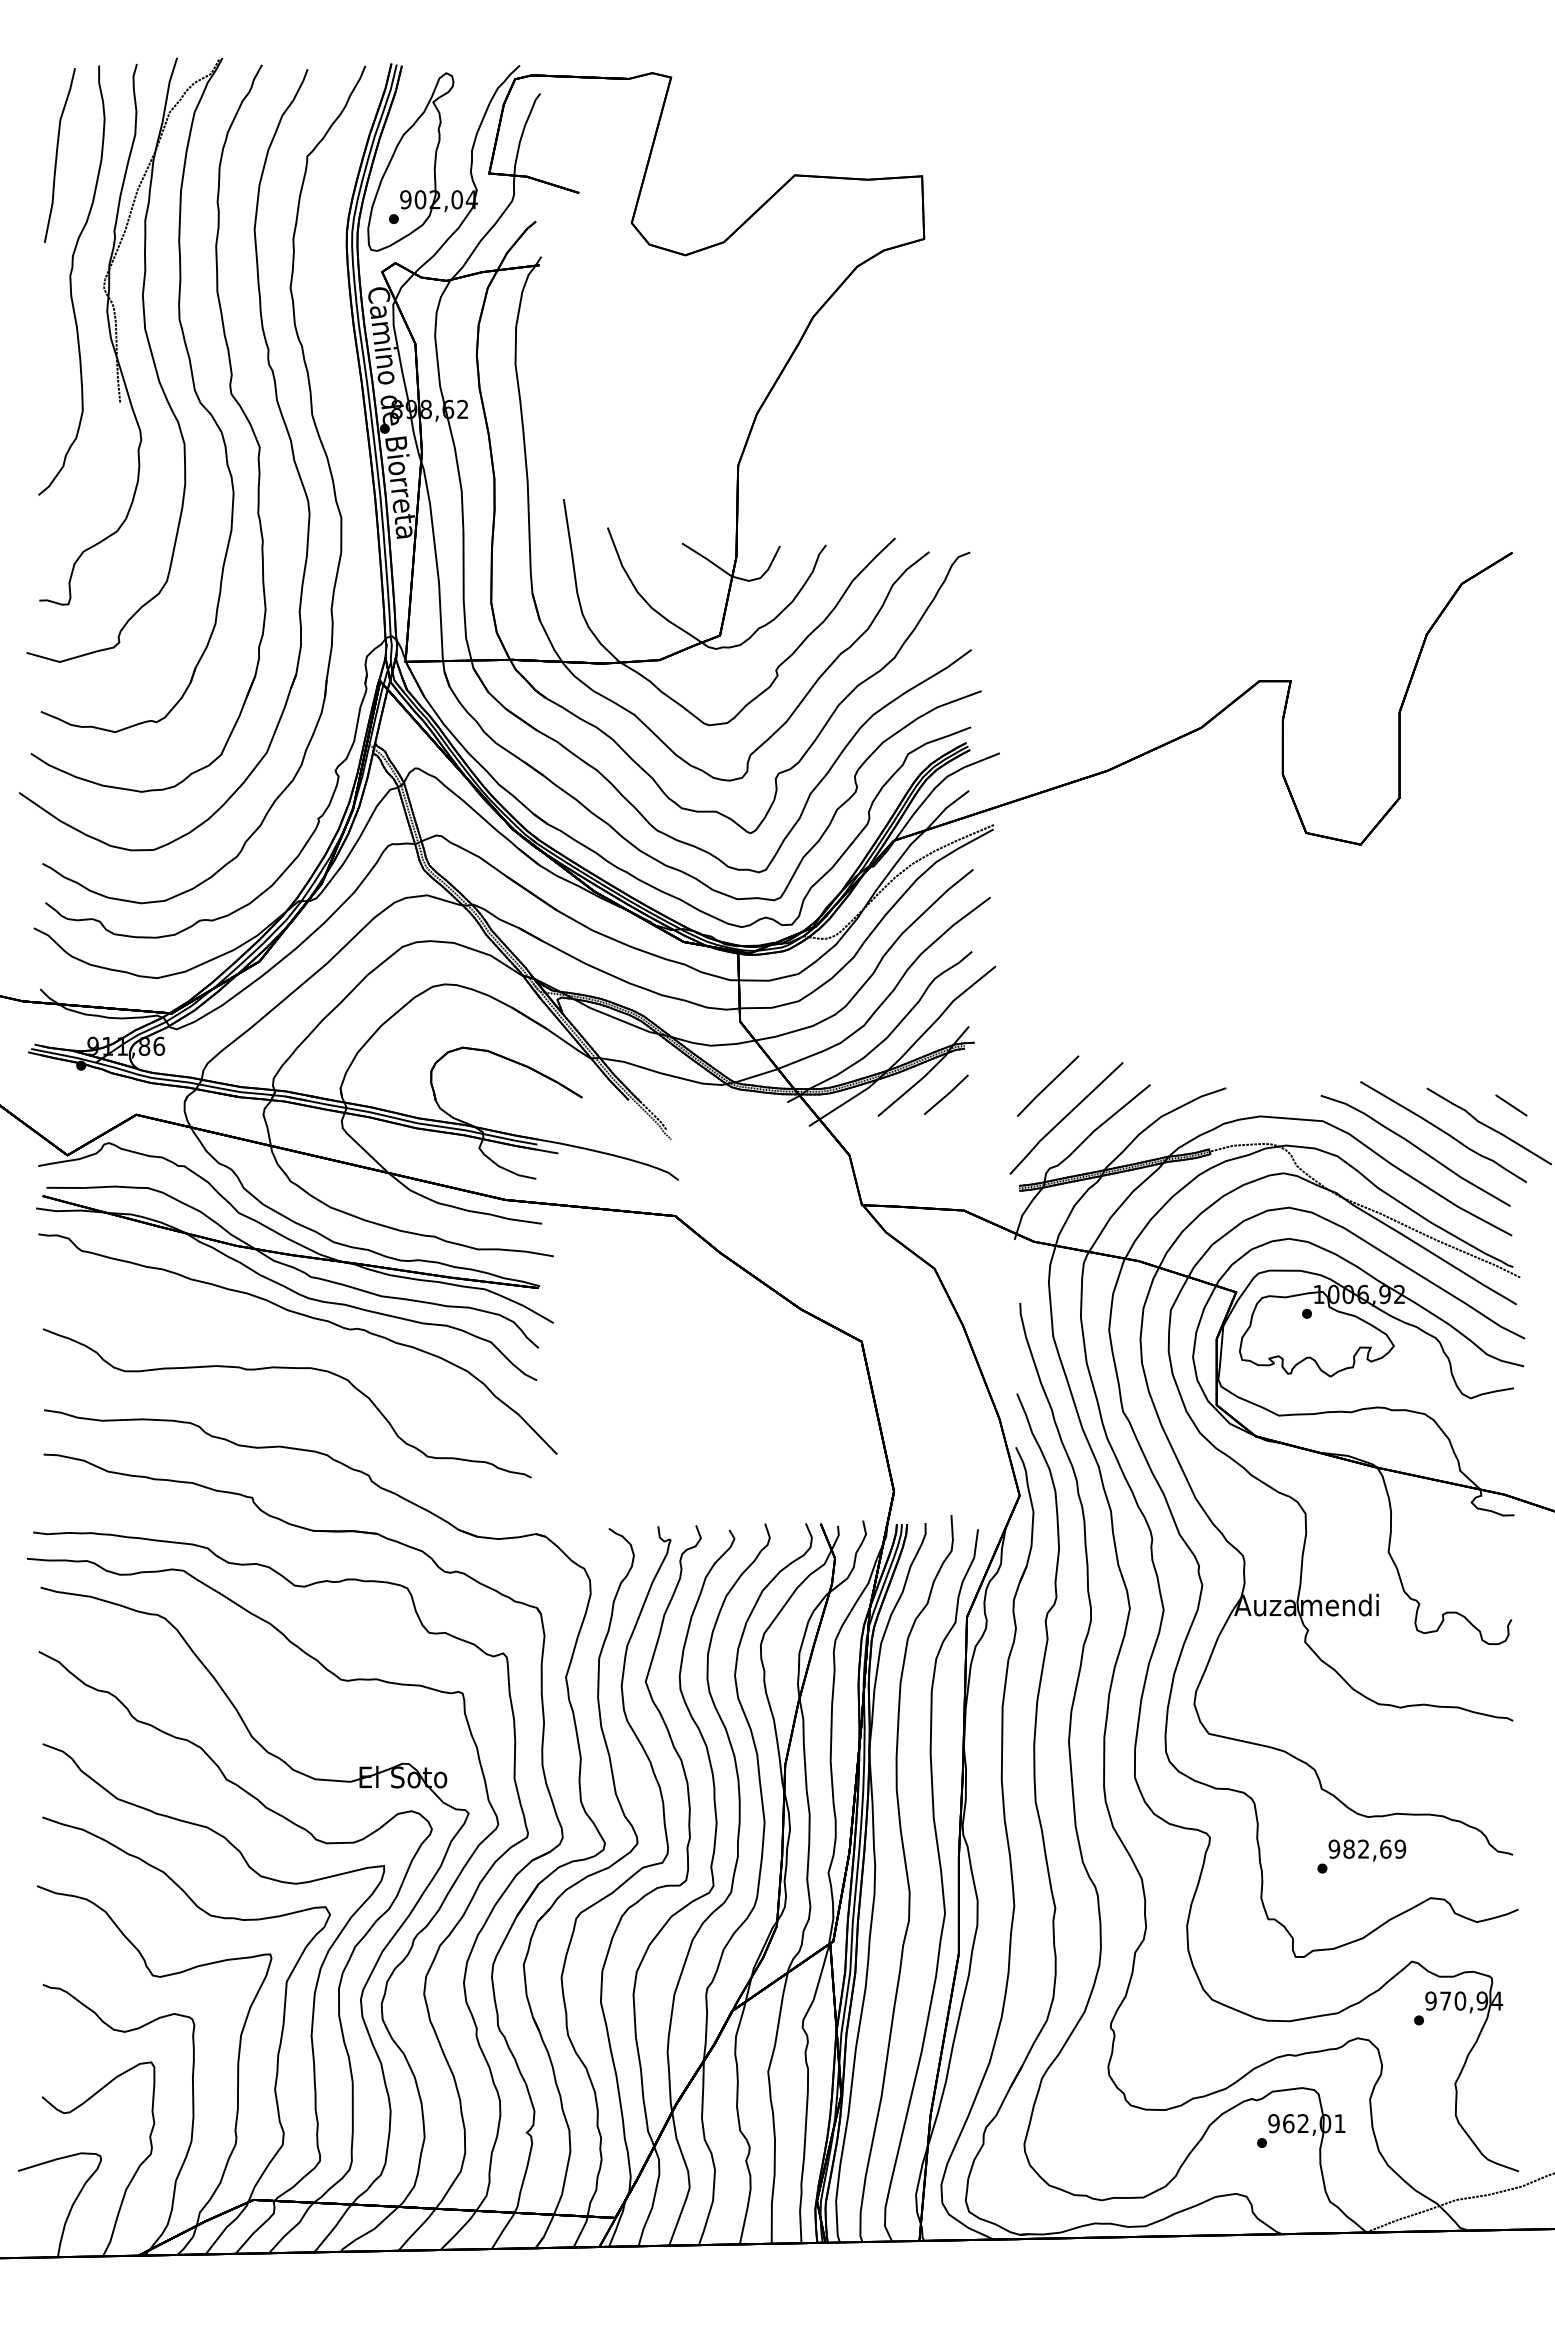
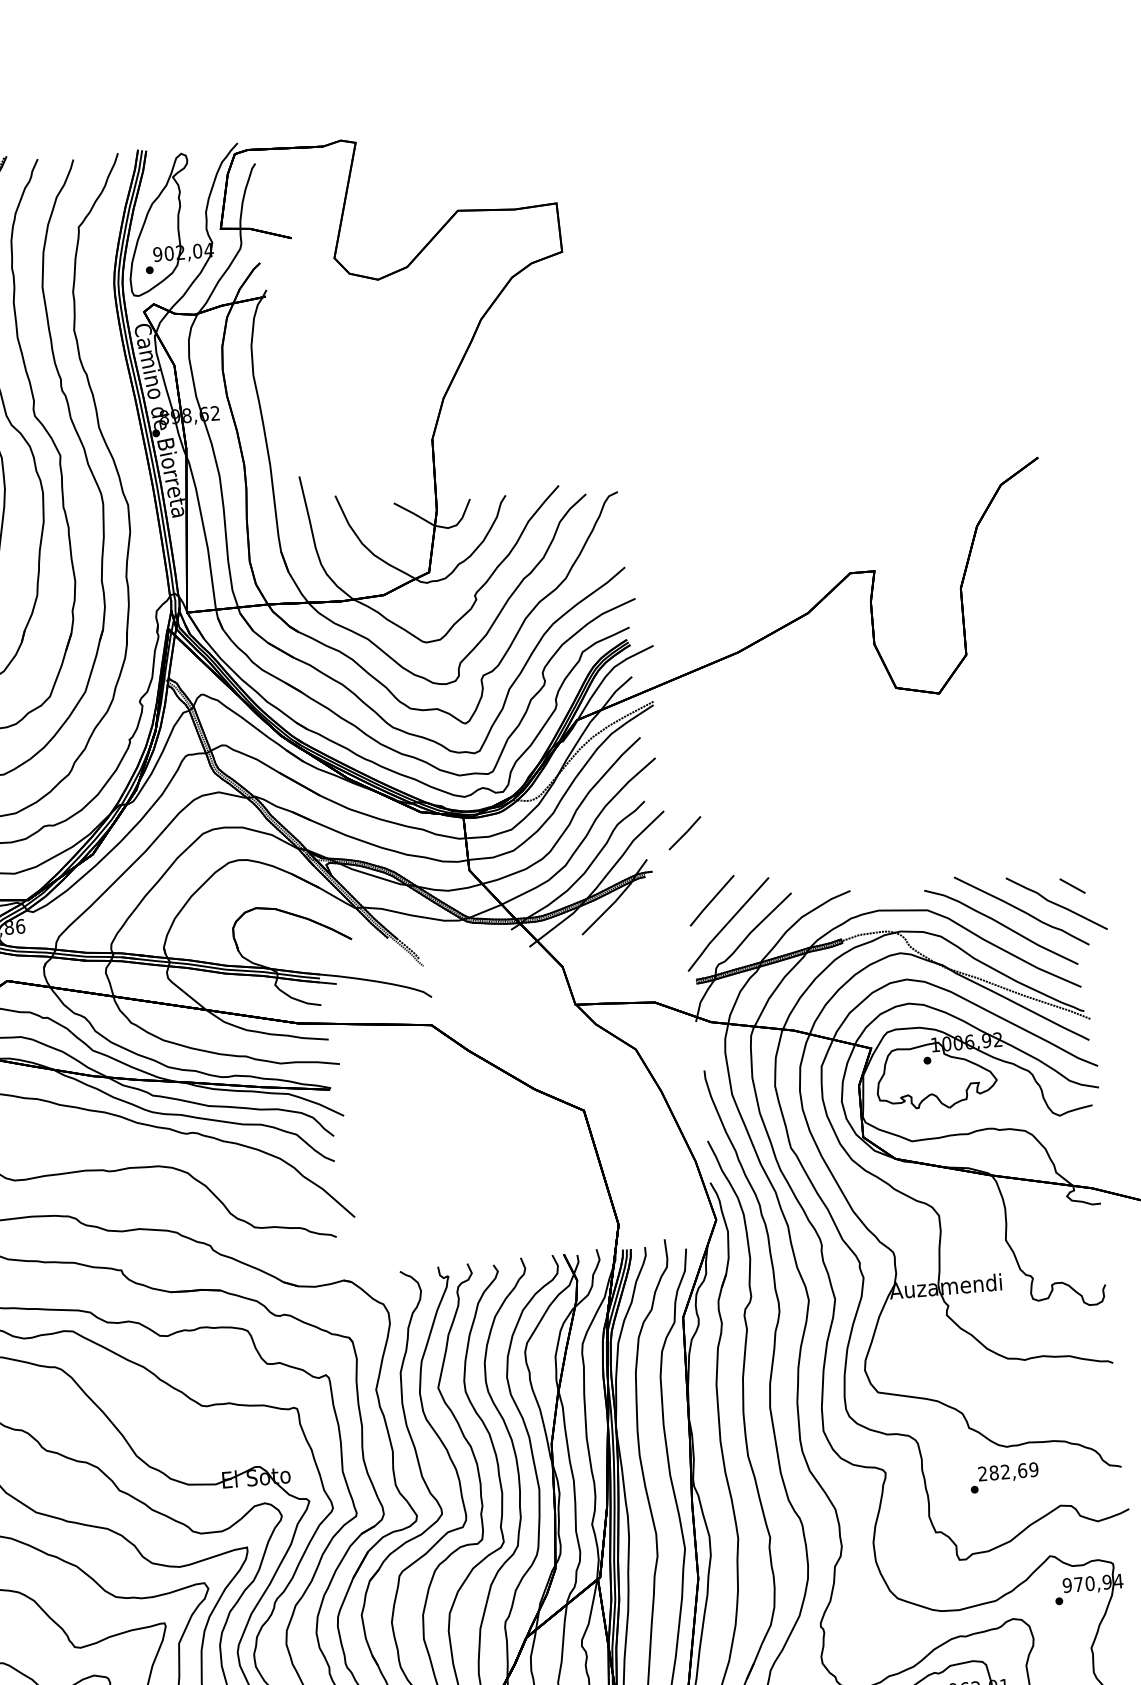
line: (946, 1094) -> (685, 832), moved
text: (1334, 1848) -> (982, 1473), 982,69 -> 282,69

